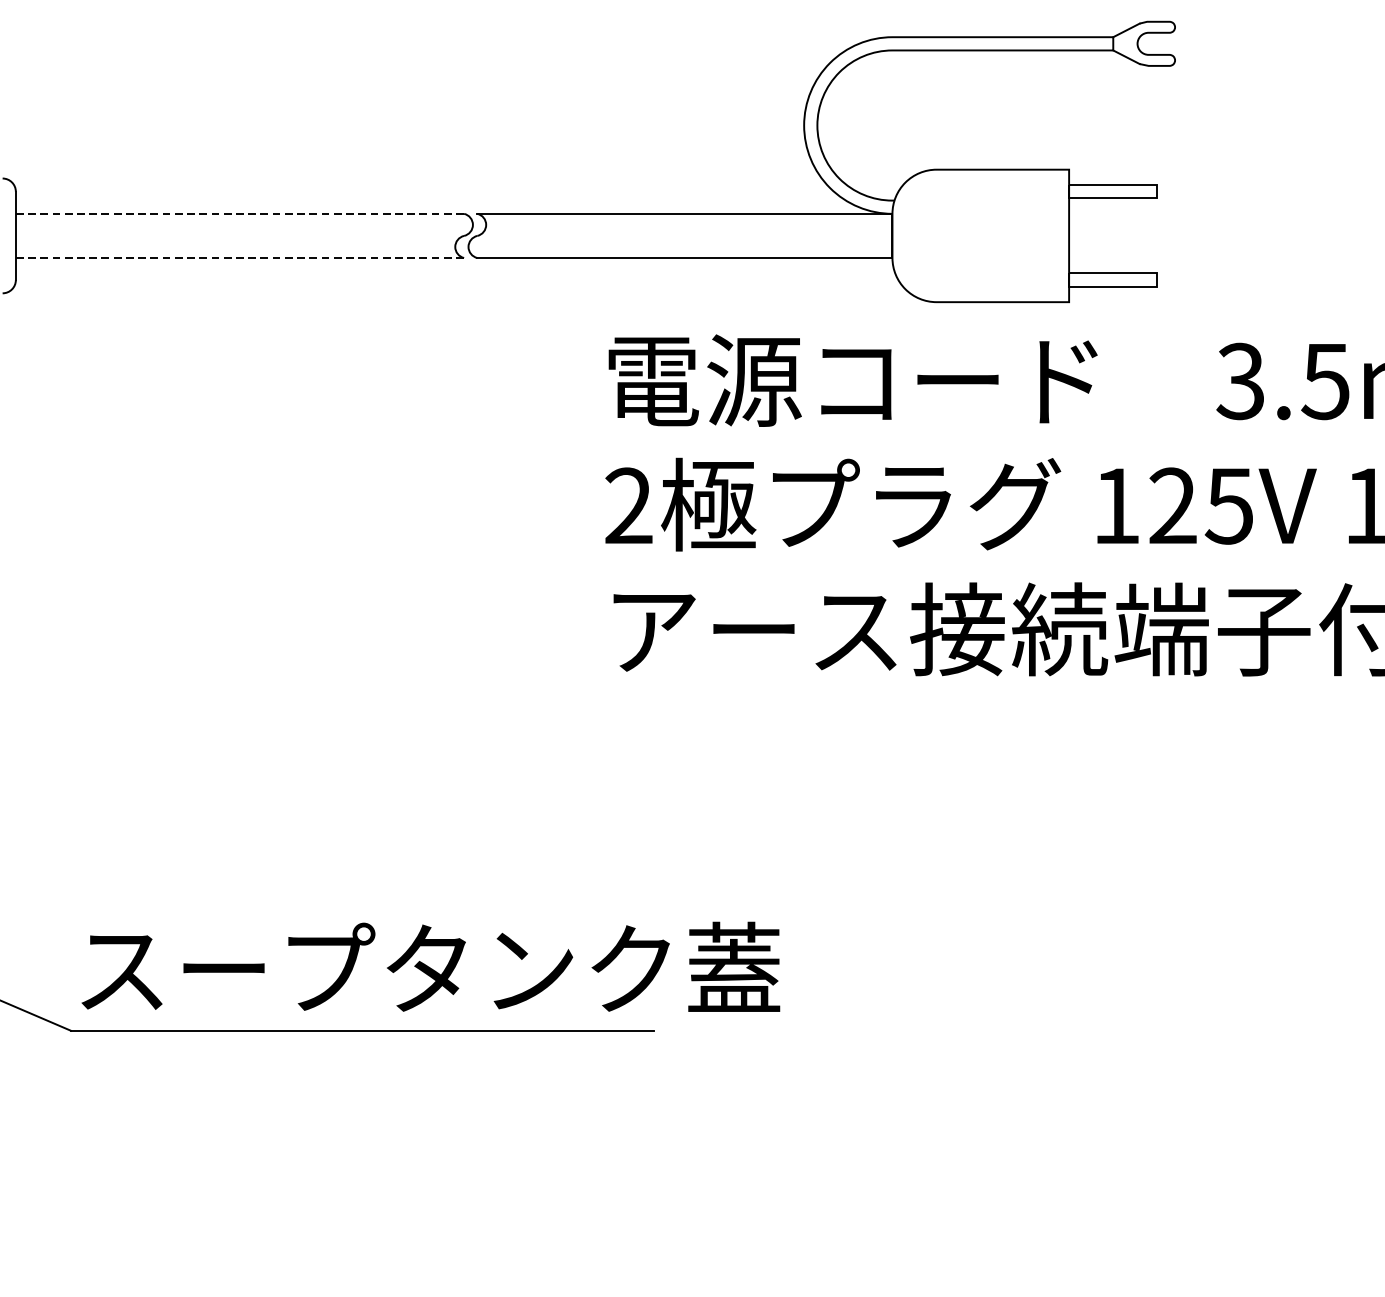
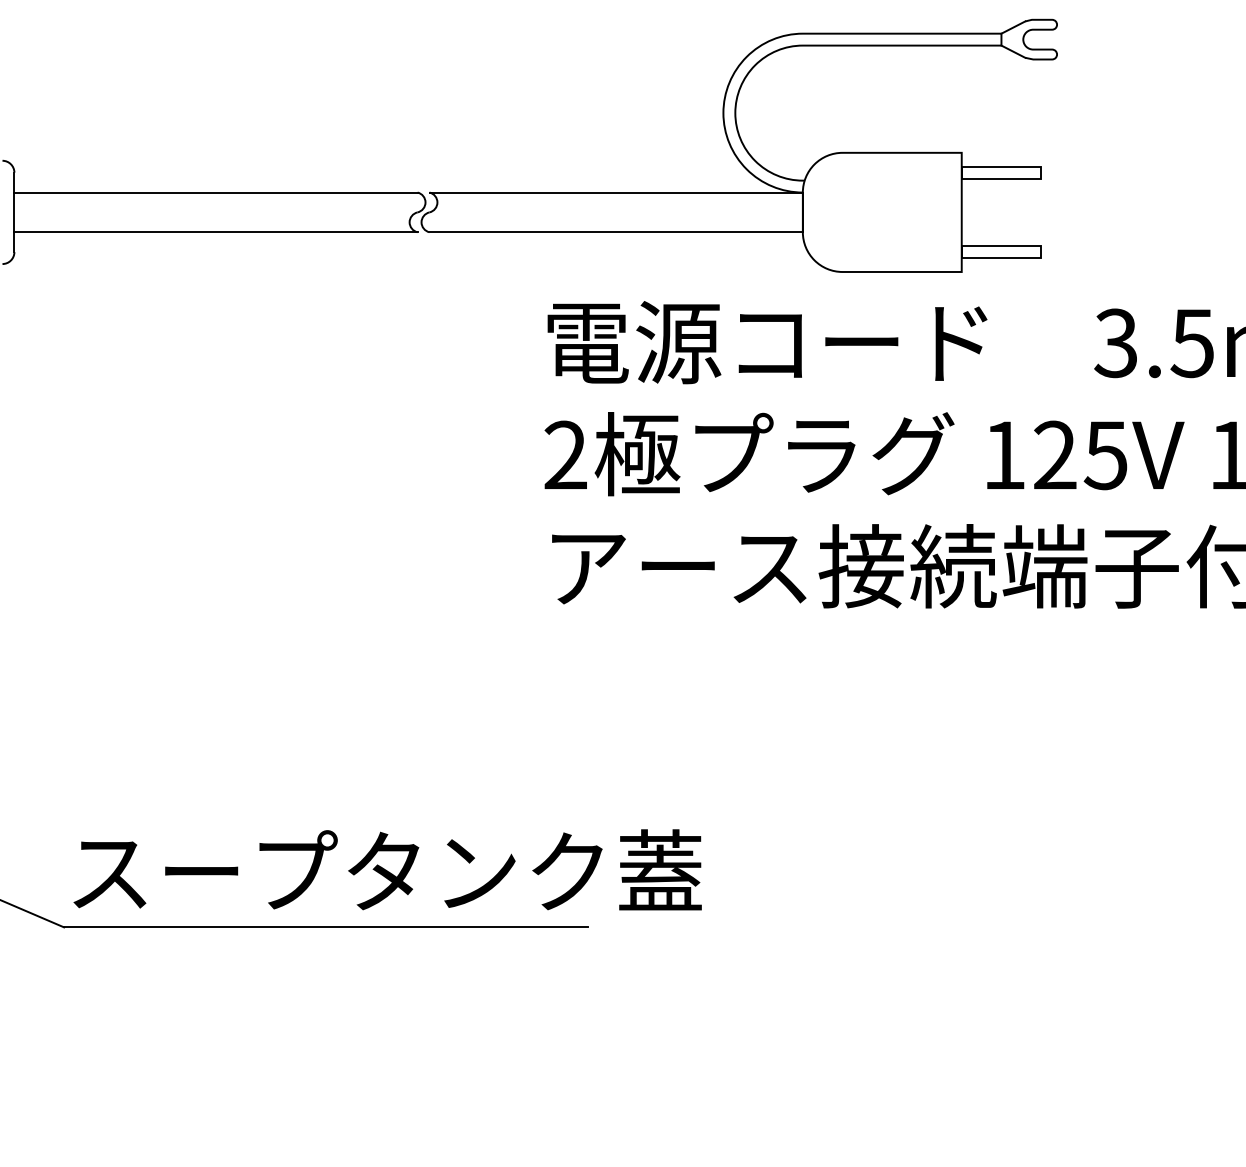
line: (240, 213) -> (216, 192), dashed -> solid
line: (240, 258) -> (216, 232), dashed -> solid

